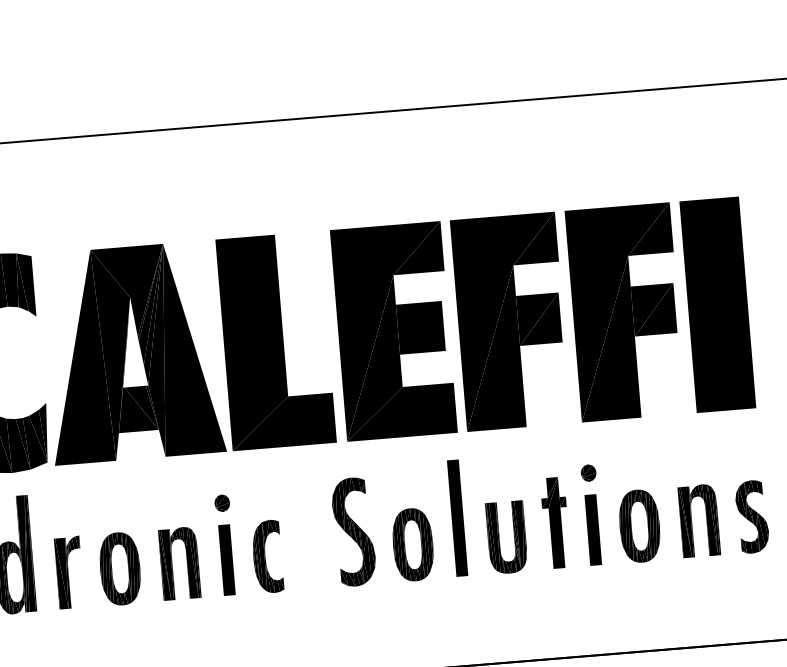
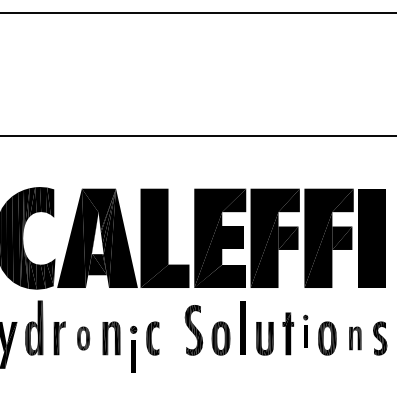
part: (591, 512) -> (305, 330), size x0.7
part: (699, 521) -> (355, 338), size x0.7
part: (225, 542) -> (133, 348), moved
part: (119, 568) -> (83, 338), size x0.7

